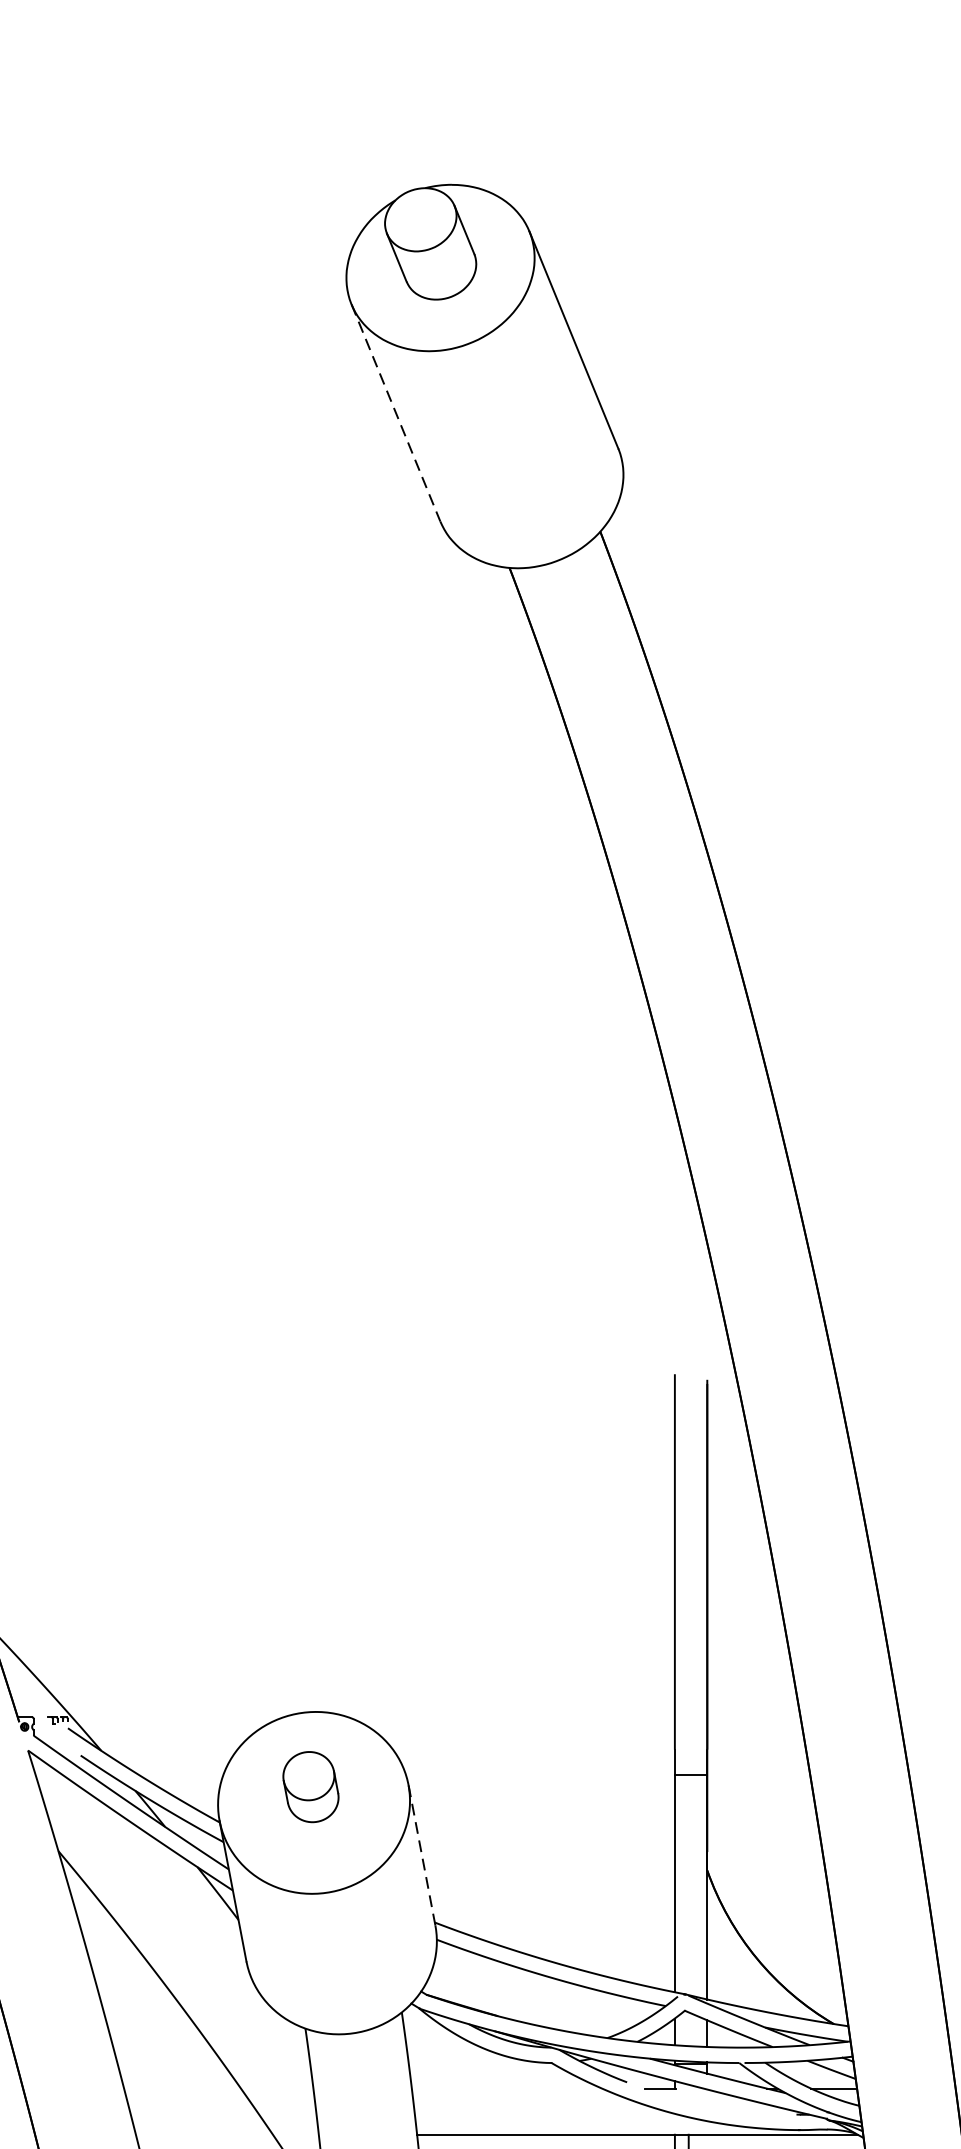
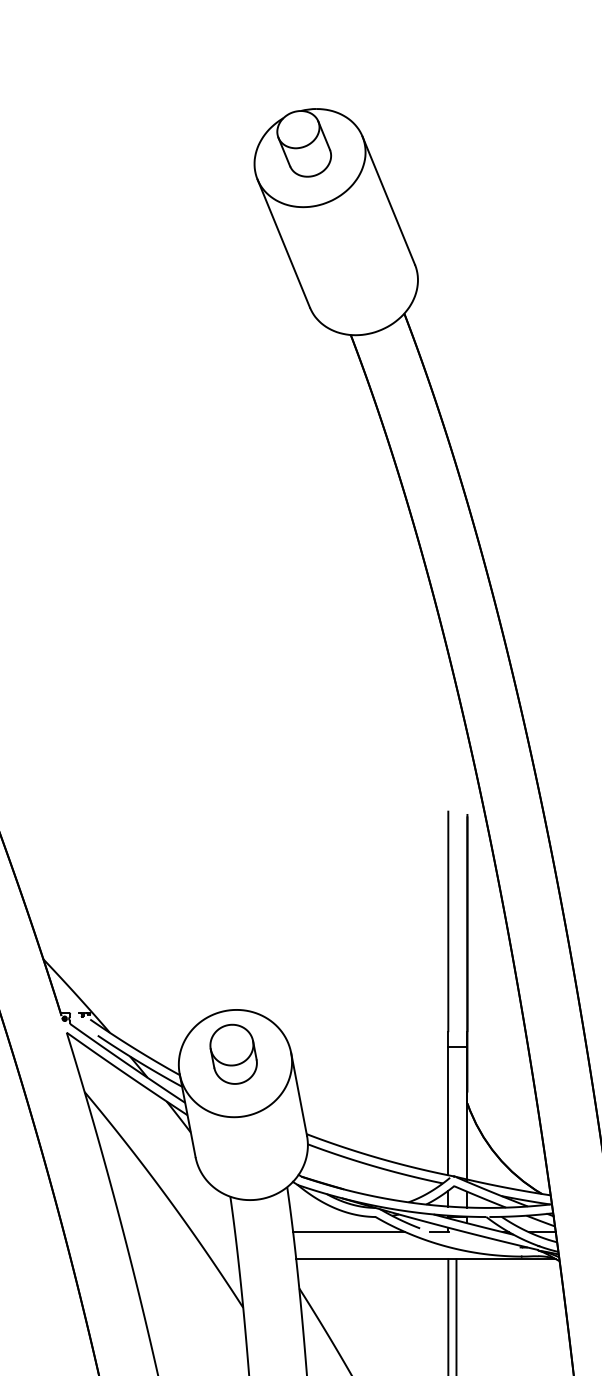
line: (395, 414) -> (283, 244), dashed -> solid
part: (310, 1785) -> (233, 1053), size x1.43
line: (422, 1853) -> (299, 1093), dashed -> solid
line: (507, 2089) -> (349, 1232), added

